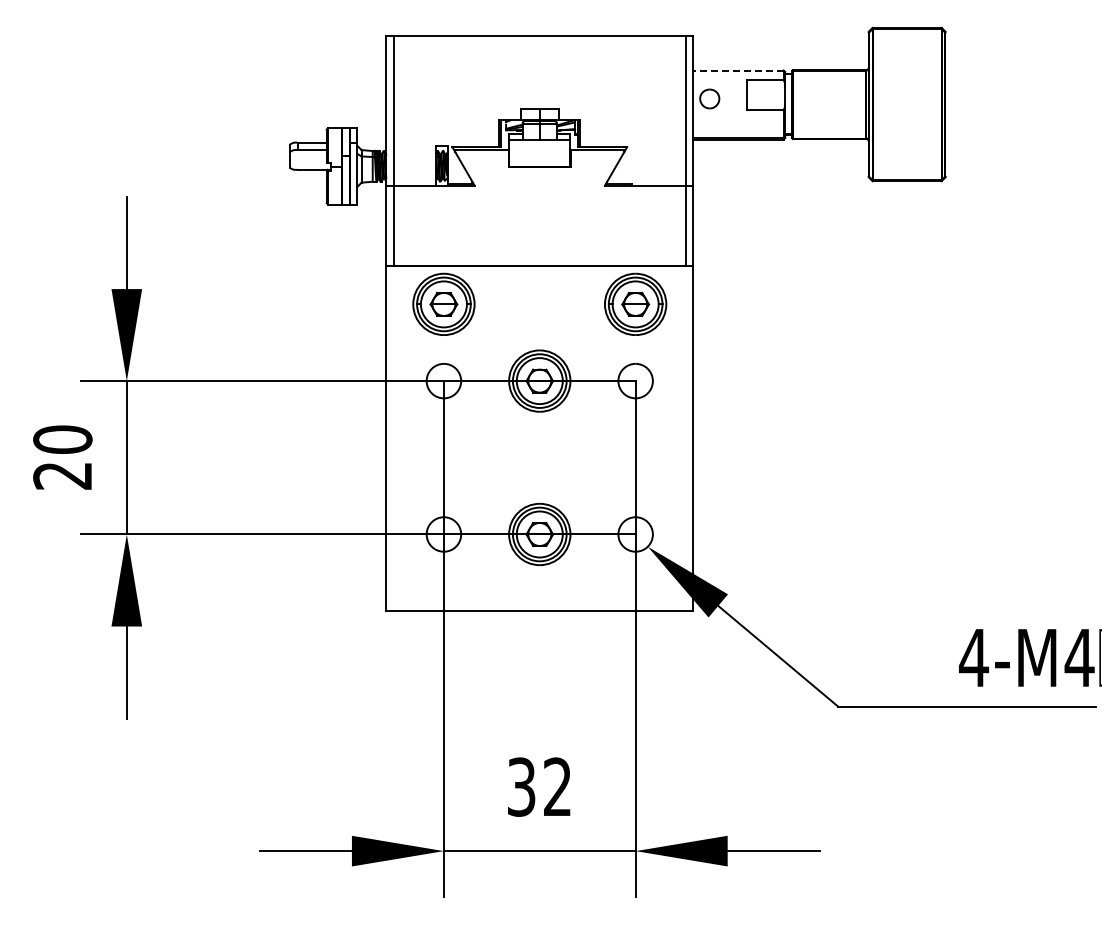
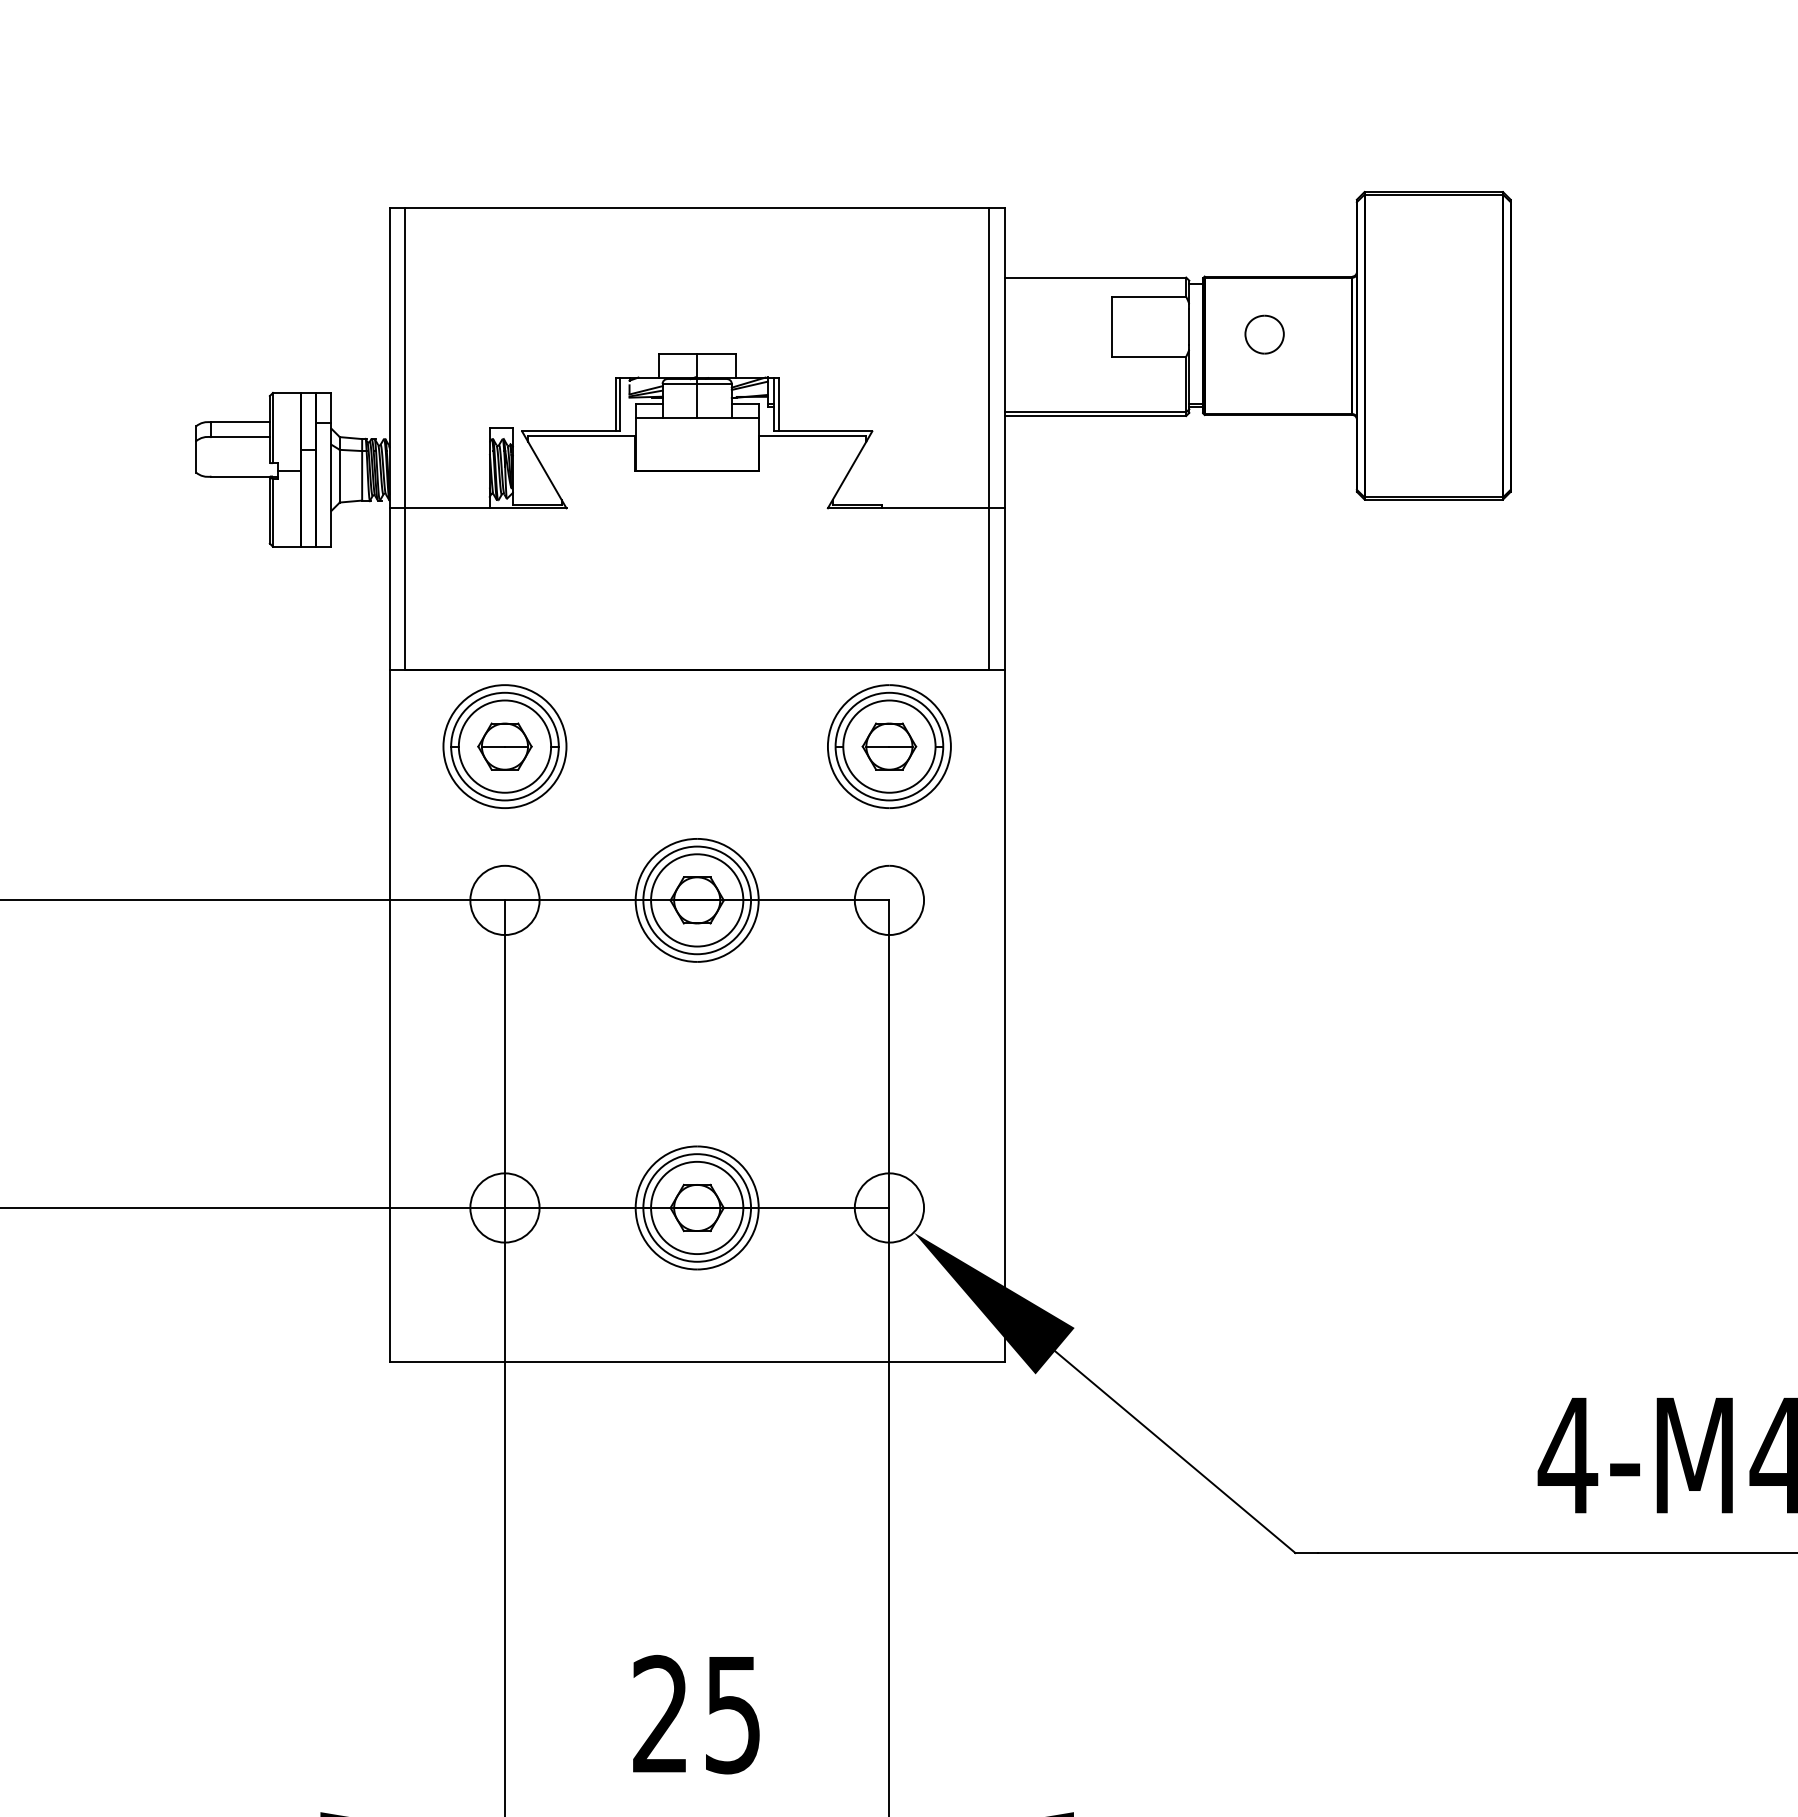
line: (737, 70) -> (1093, 277), dashed -> solid
part: (709, 98) -> (1264, 333), moved
text: (538, 786) -> (694, 1713), 32 -> 25

